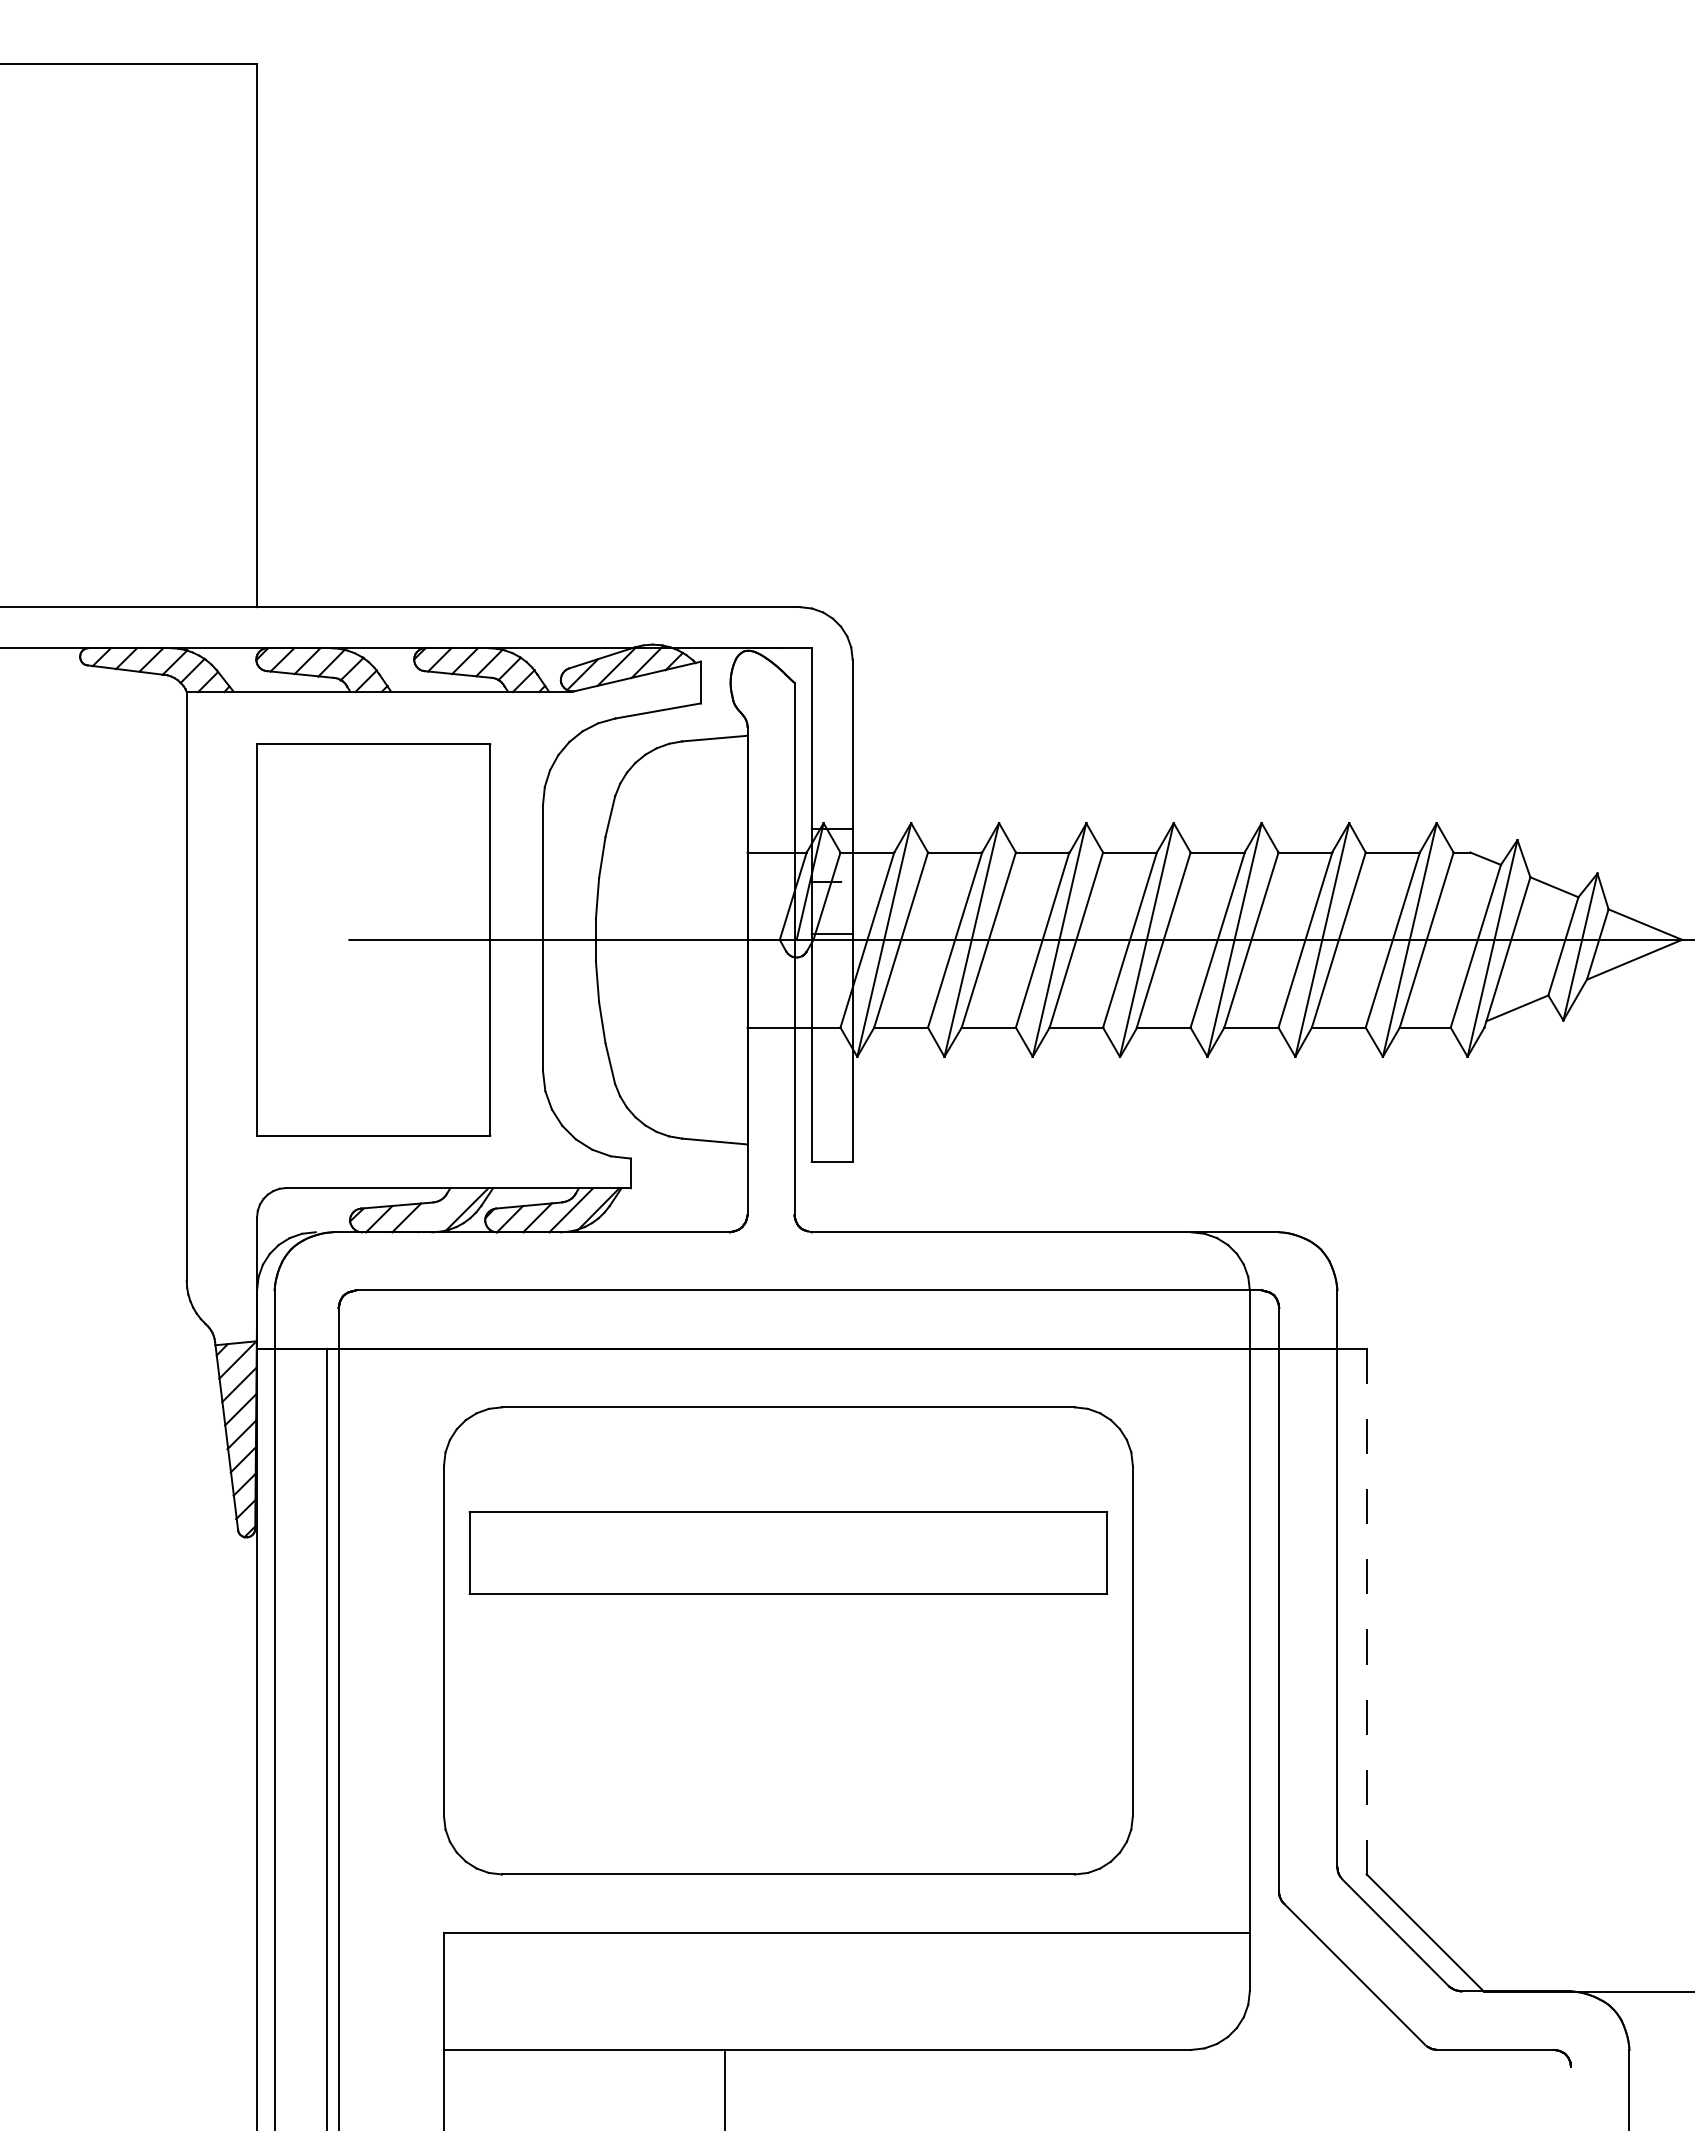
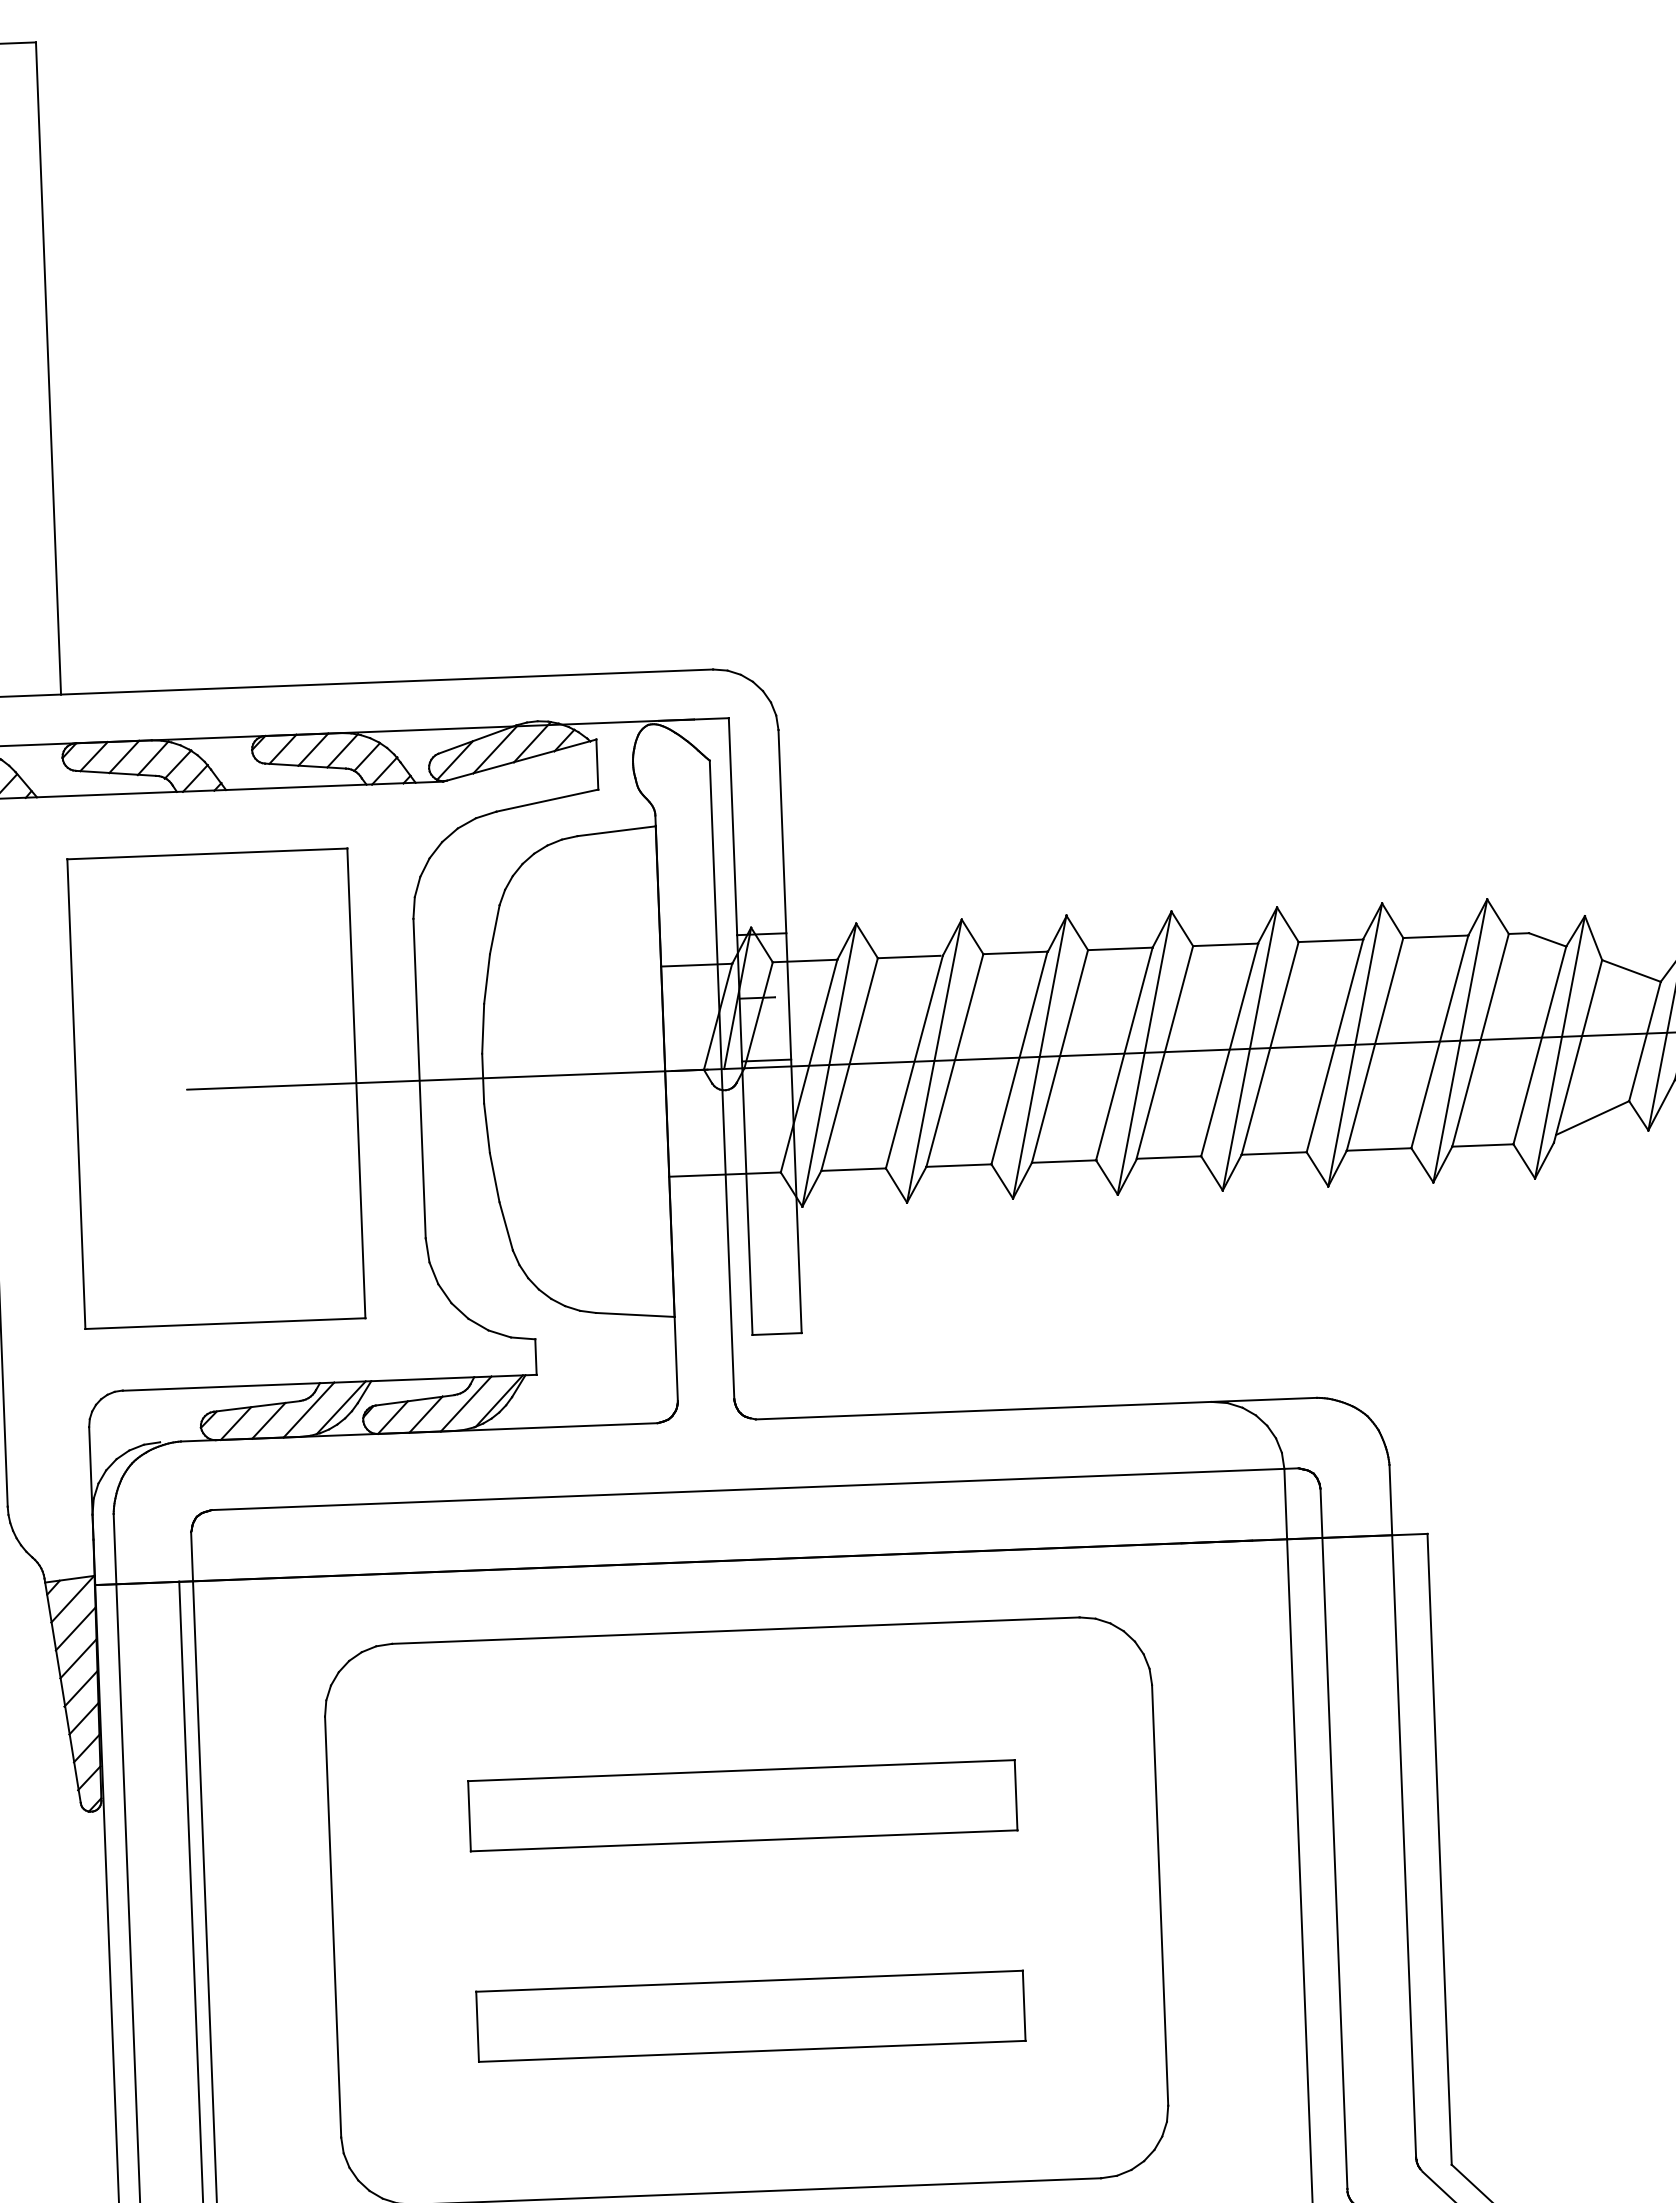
line: (440, 1210) -> (309, 1410), added
part: (788, 1553) -> (742, 1806), size x0.71
line: (1366, 1611) -> (1439, 1849), dashed -> solid
part: (788, 1728) -> (750, 2016), added

